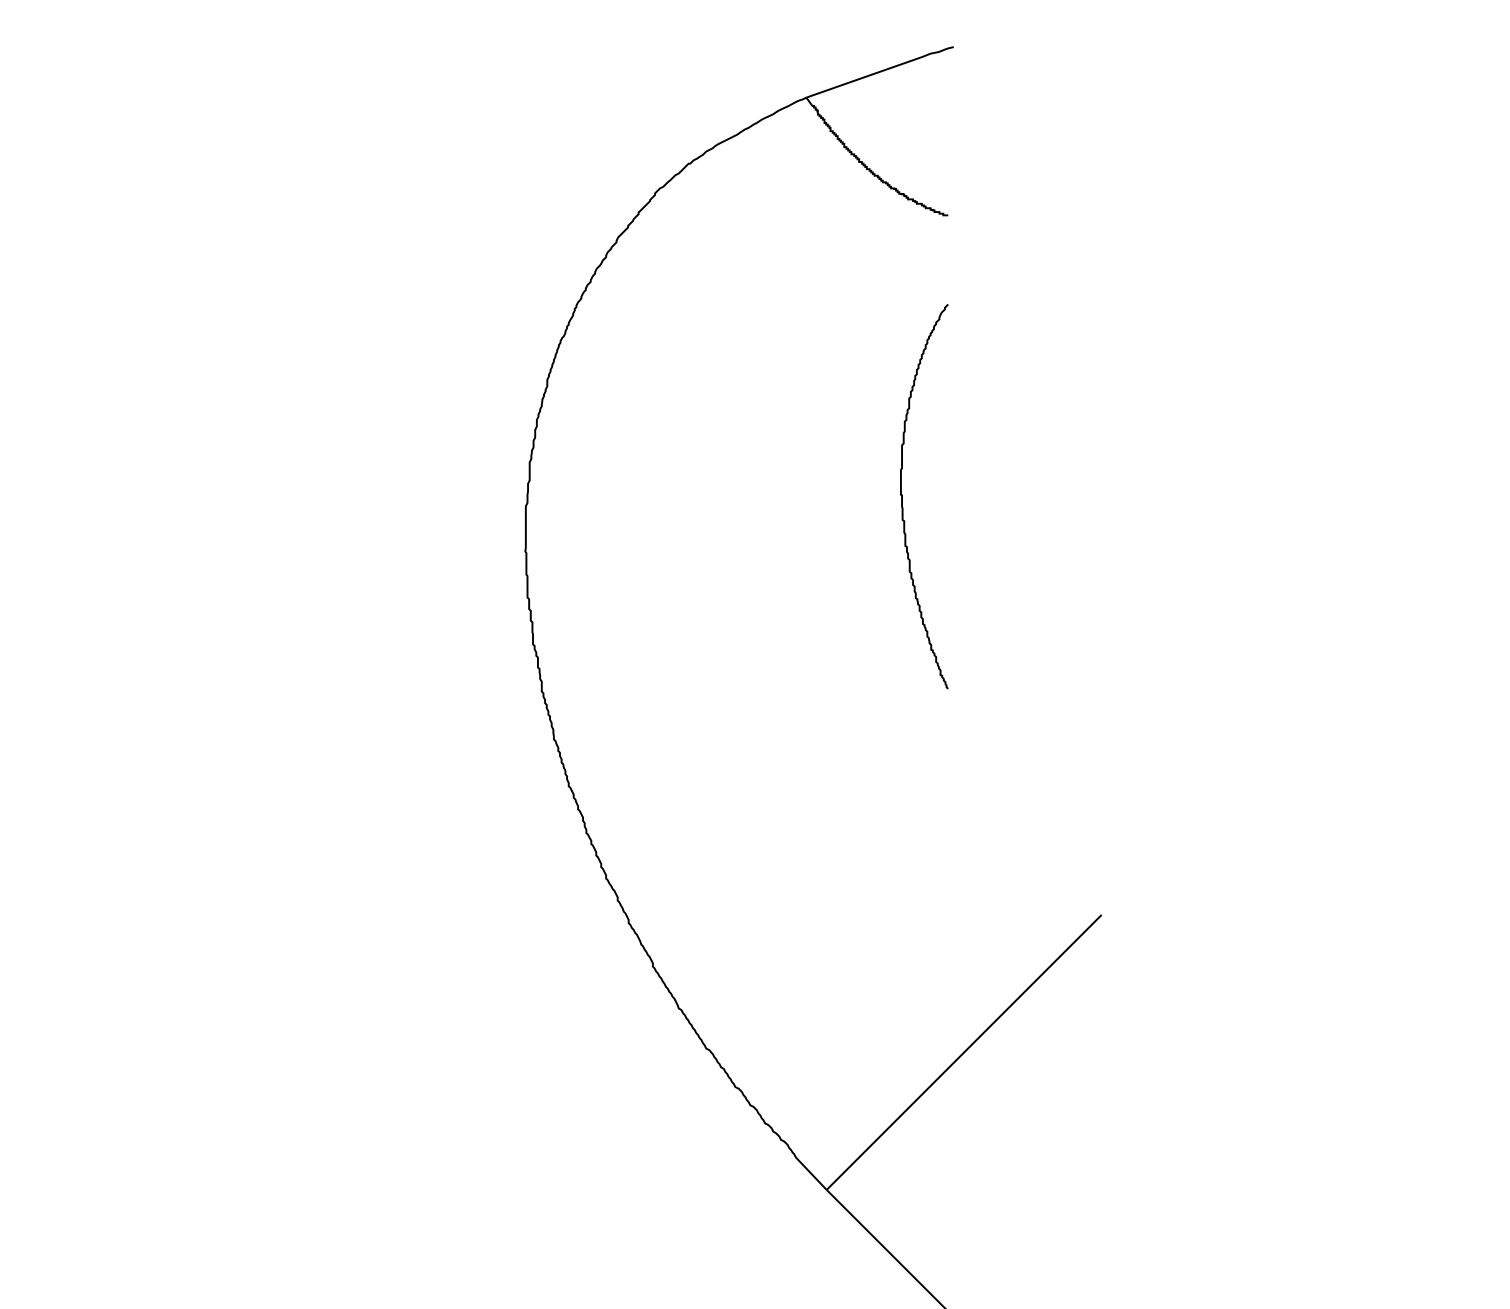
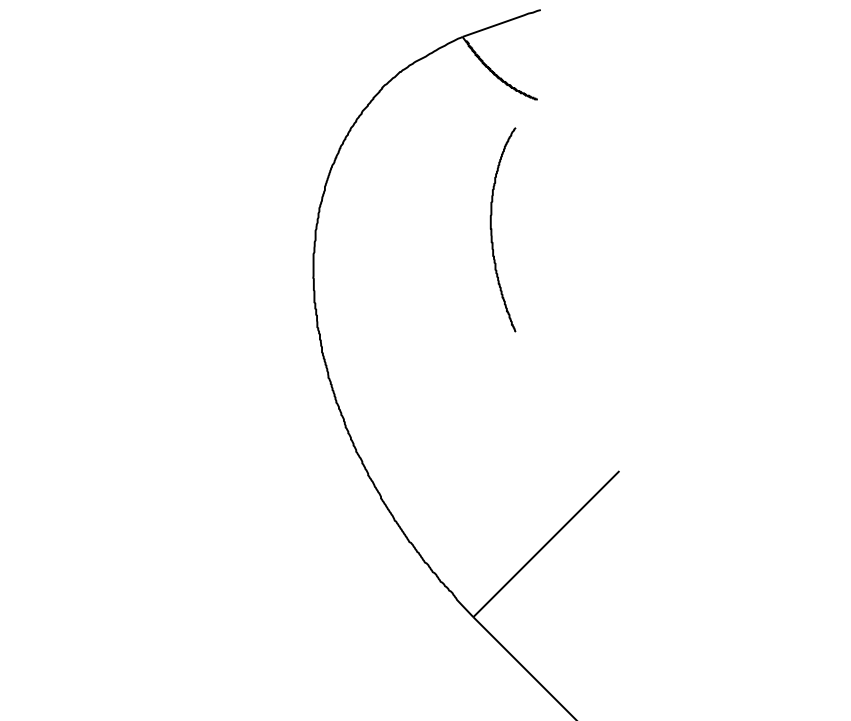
curve: (904, 495) -> (492, 229), moved

